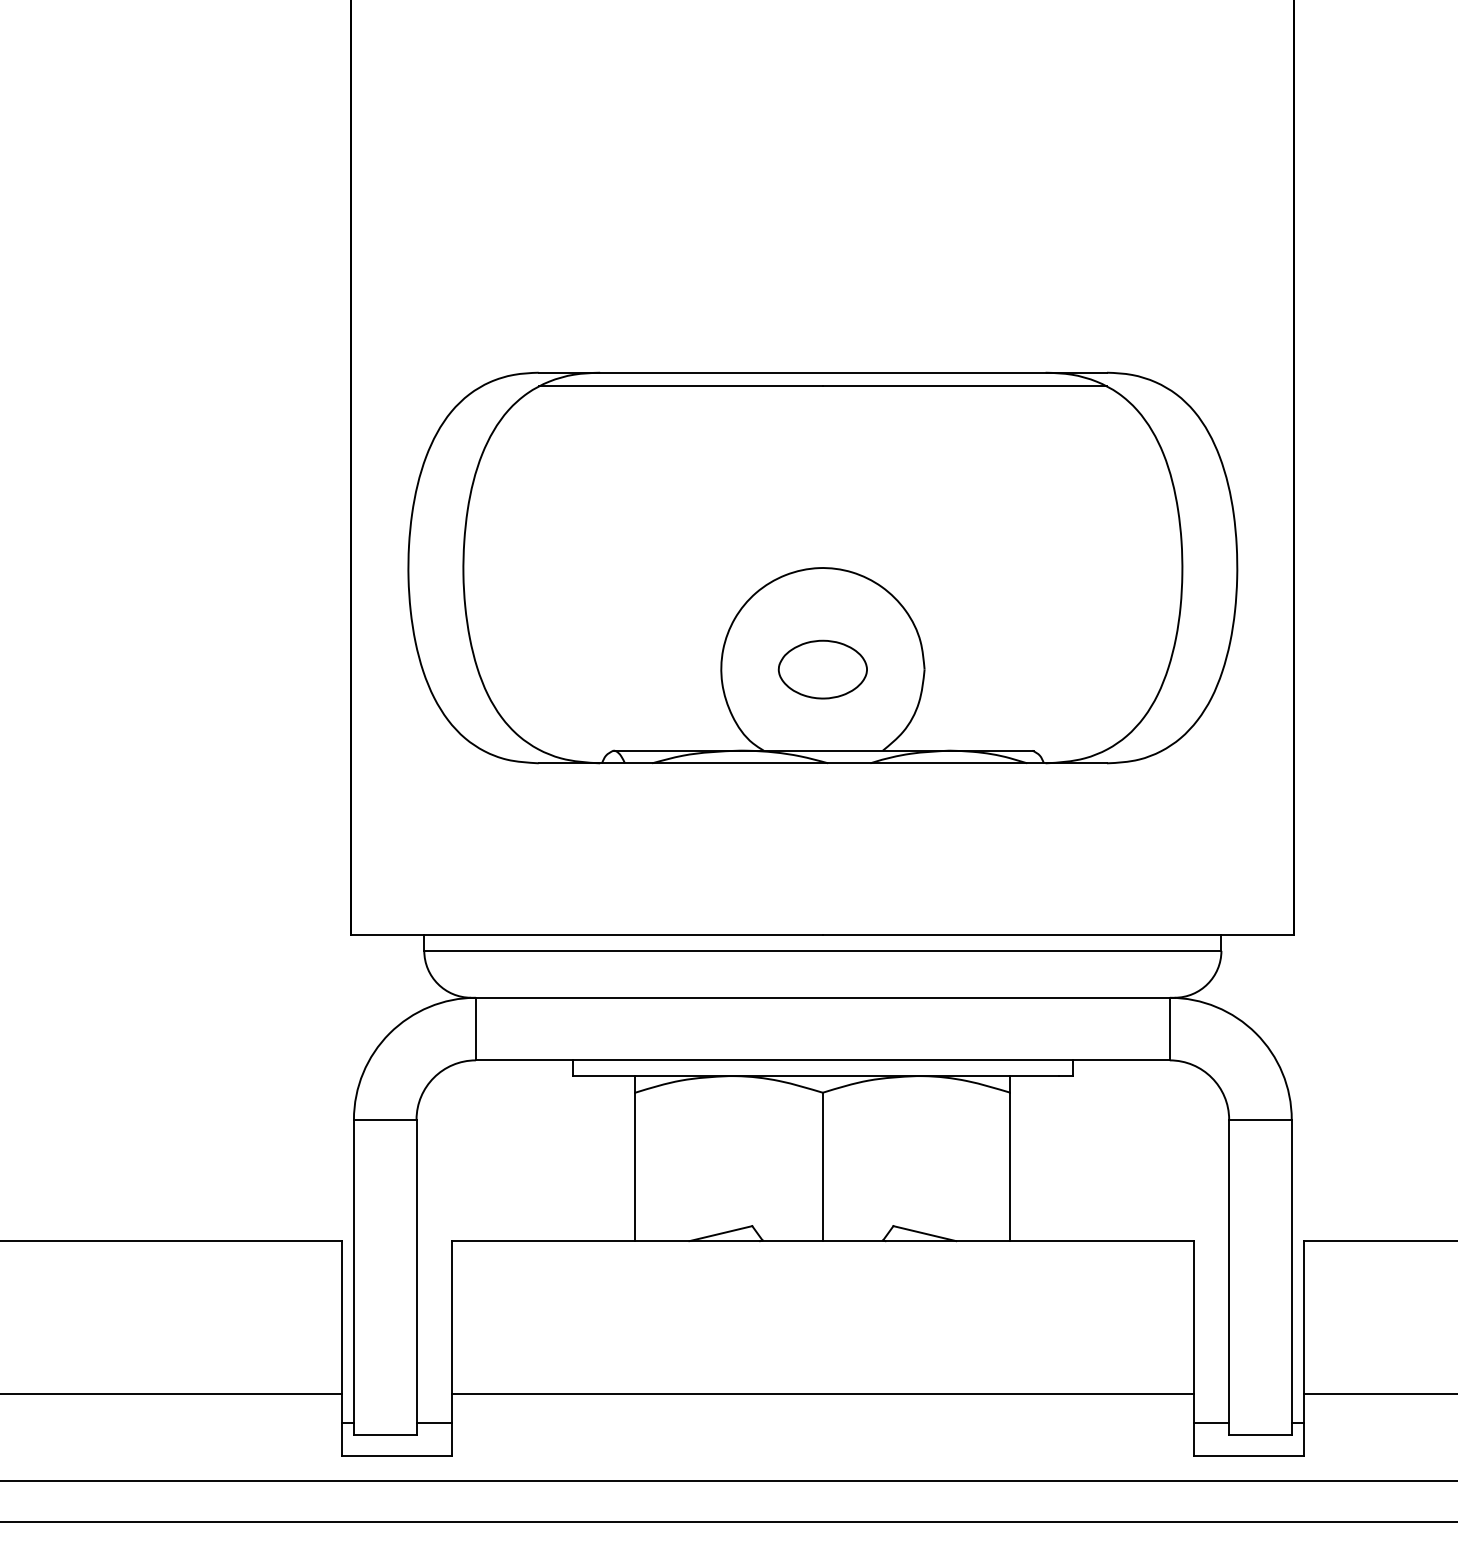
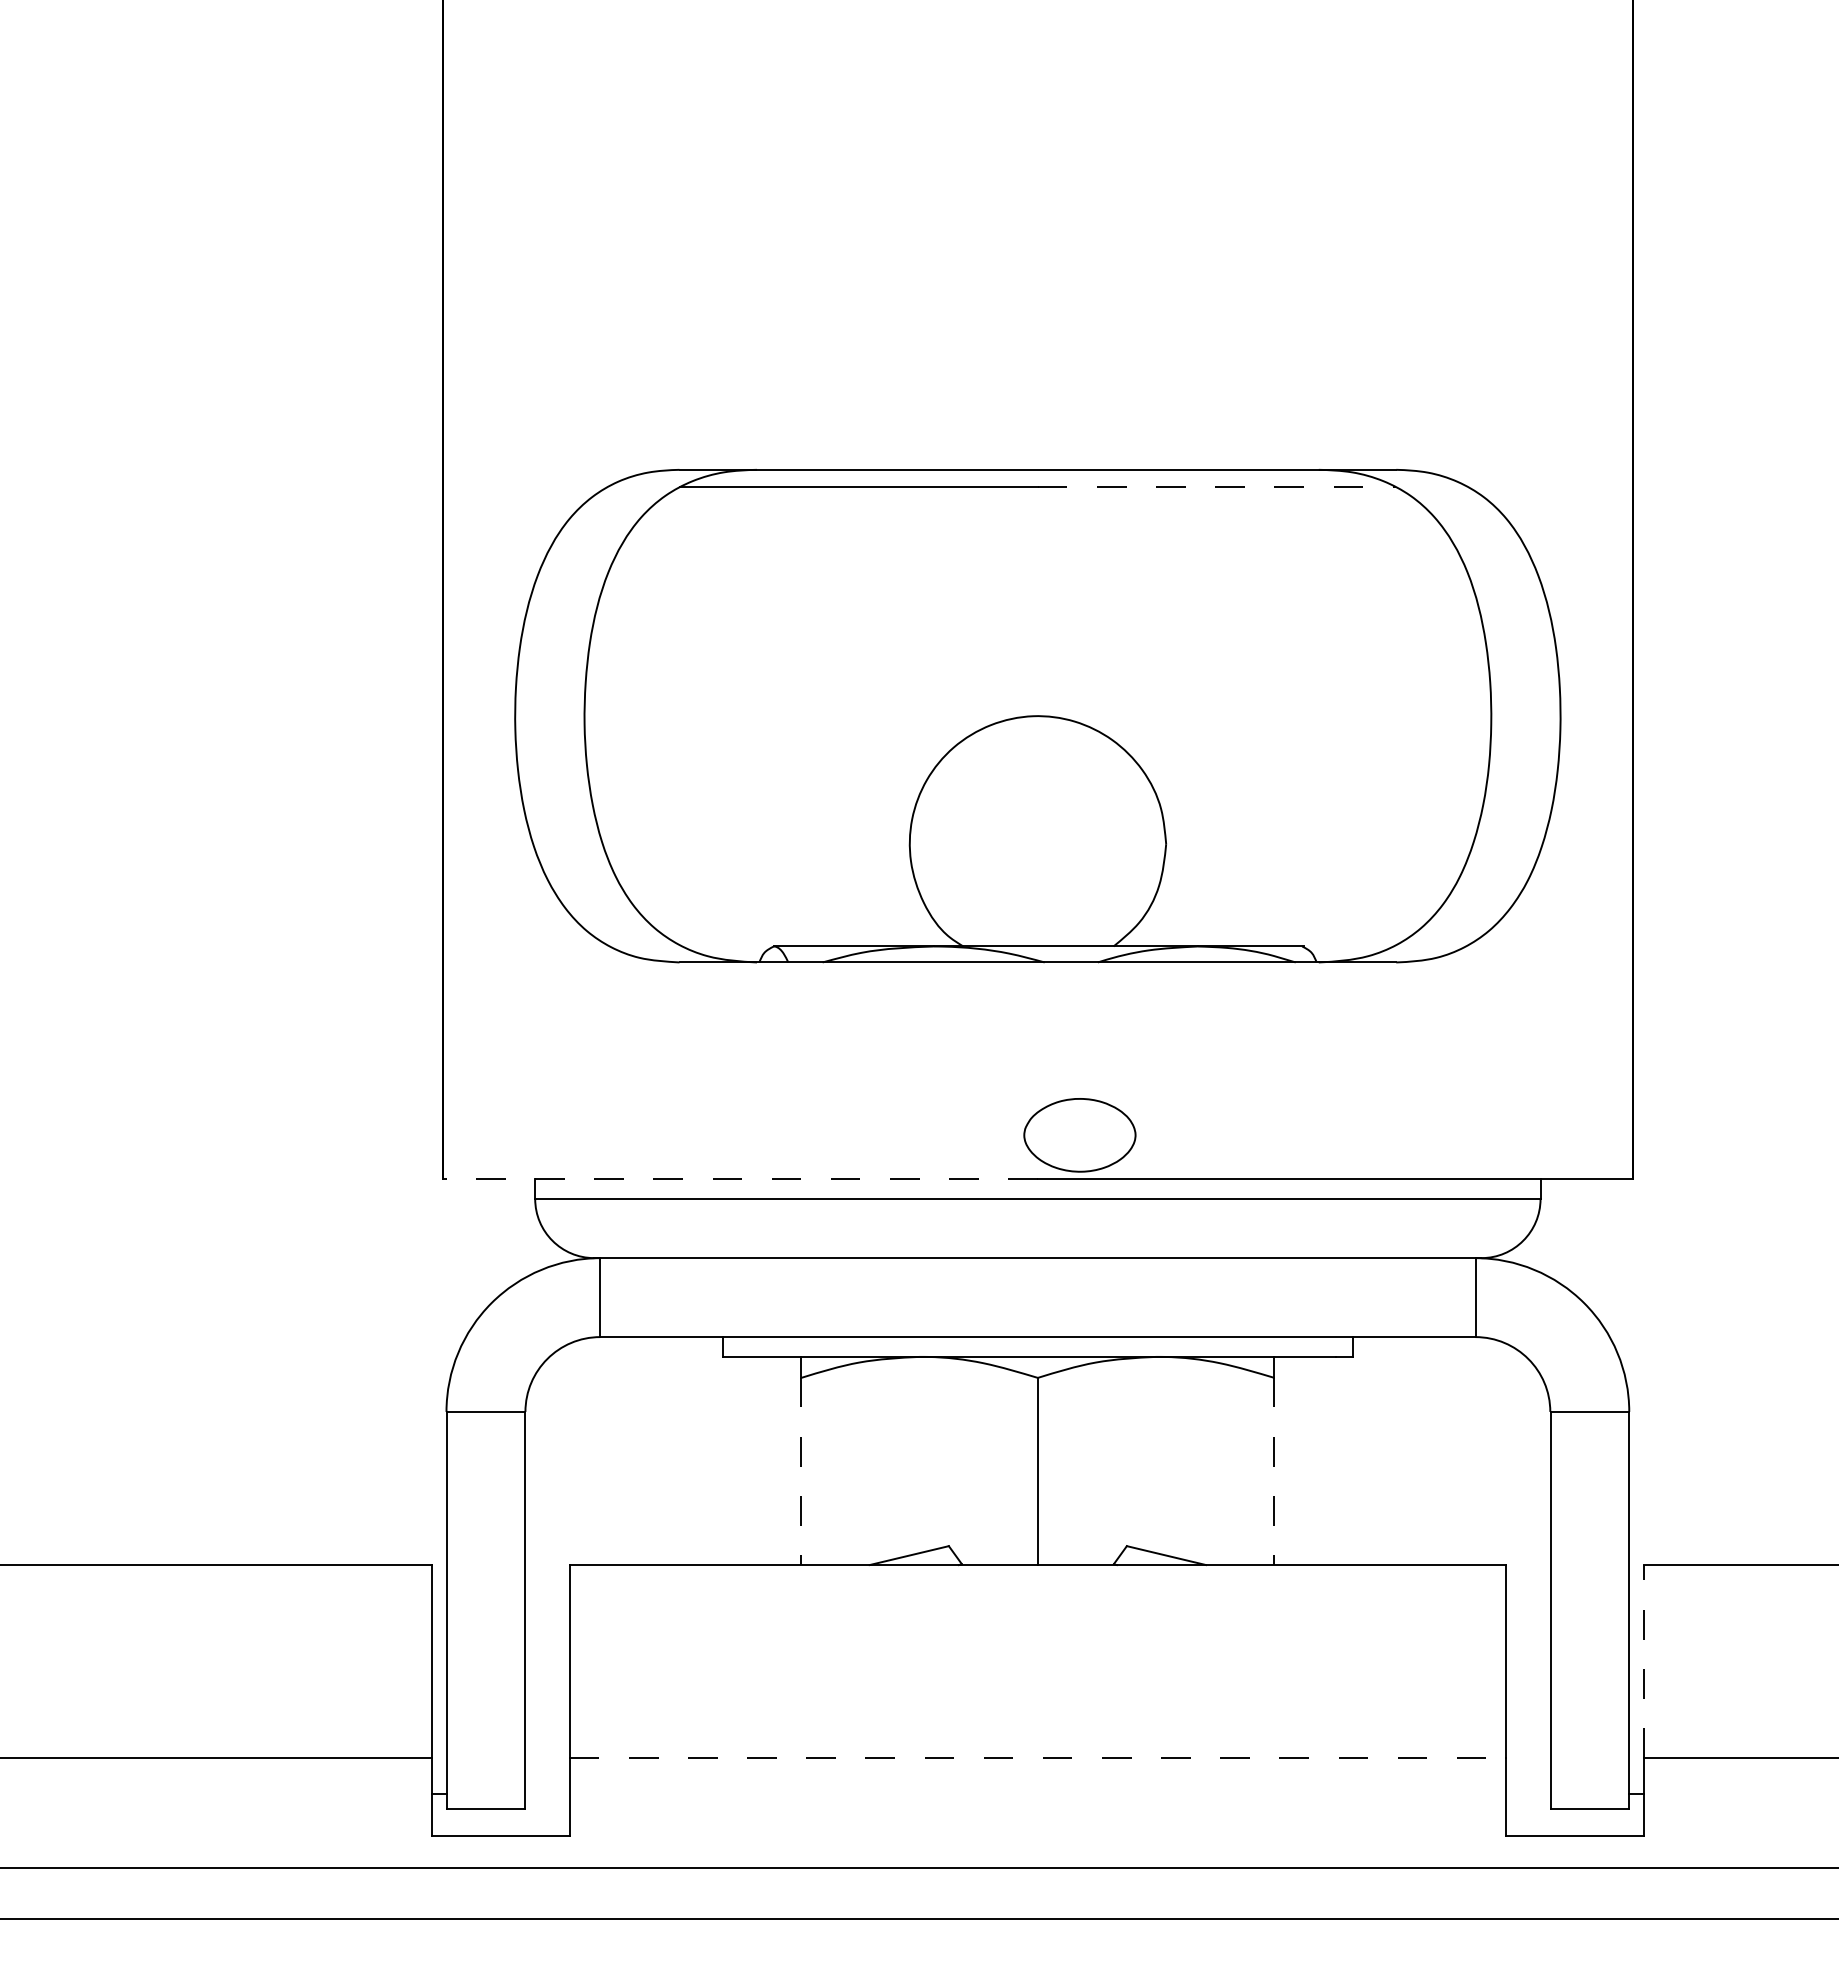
line: (965, 385) -> (1217, 486), solid -> dashed
part: (822, 669) -> (1079, 1135), moved
line: (587, 935) -> (740, 1179), solid -> dashed
line: (635, 1166) -> (801, 1471), solid -> dashed
line: (1010, 1166) -> (1274, 1471), solid -> dashed
line: (1303, 1316) -> (1644, 1660), solid -> dashed
line: (823, 1393) -> (1038, 1757), solid -> dashed
line: (434, 1422) -> (547, 1793), removed
line: (1211, 1422) -> (1528, 1793), removed

